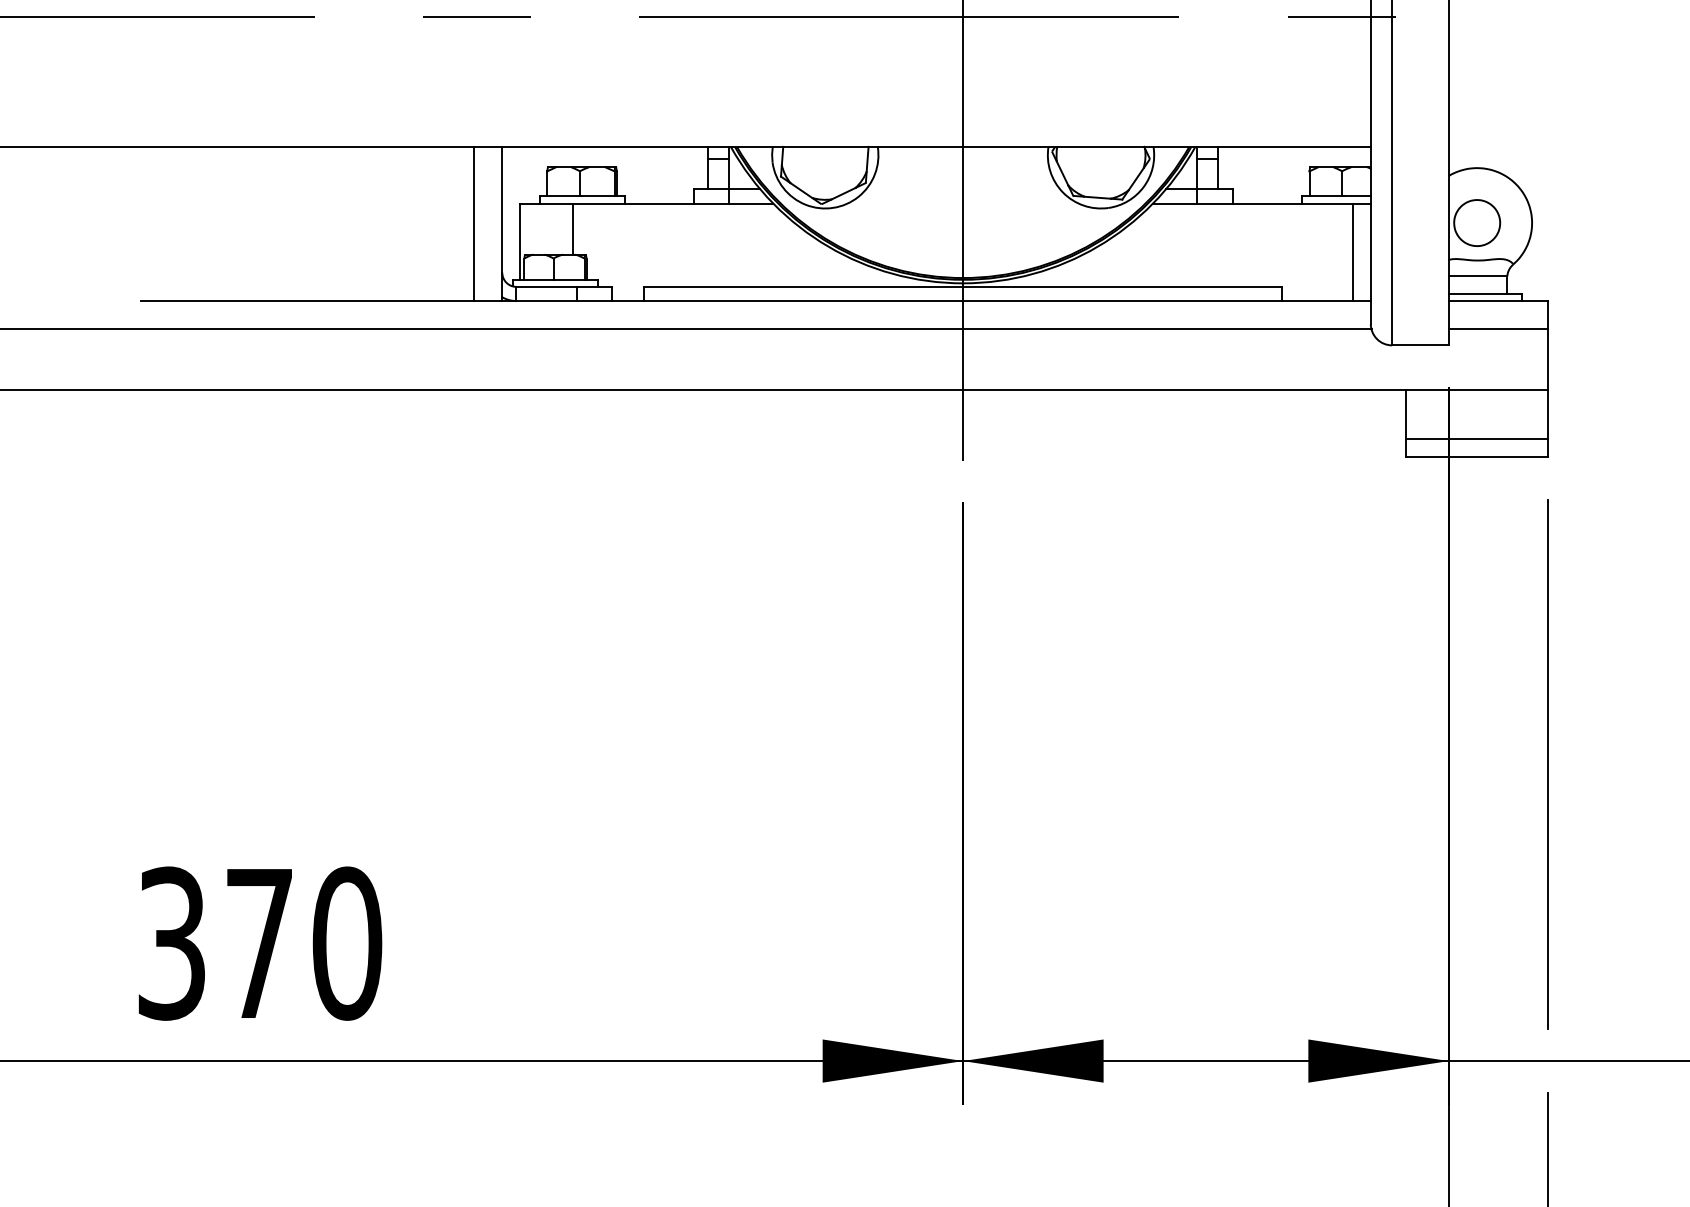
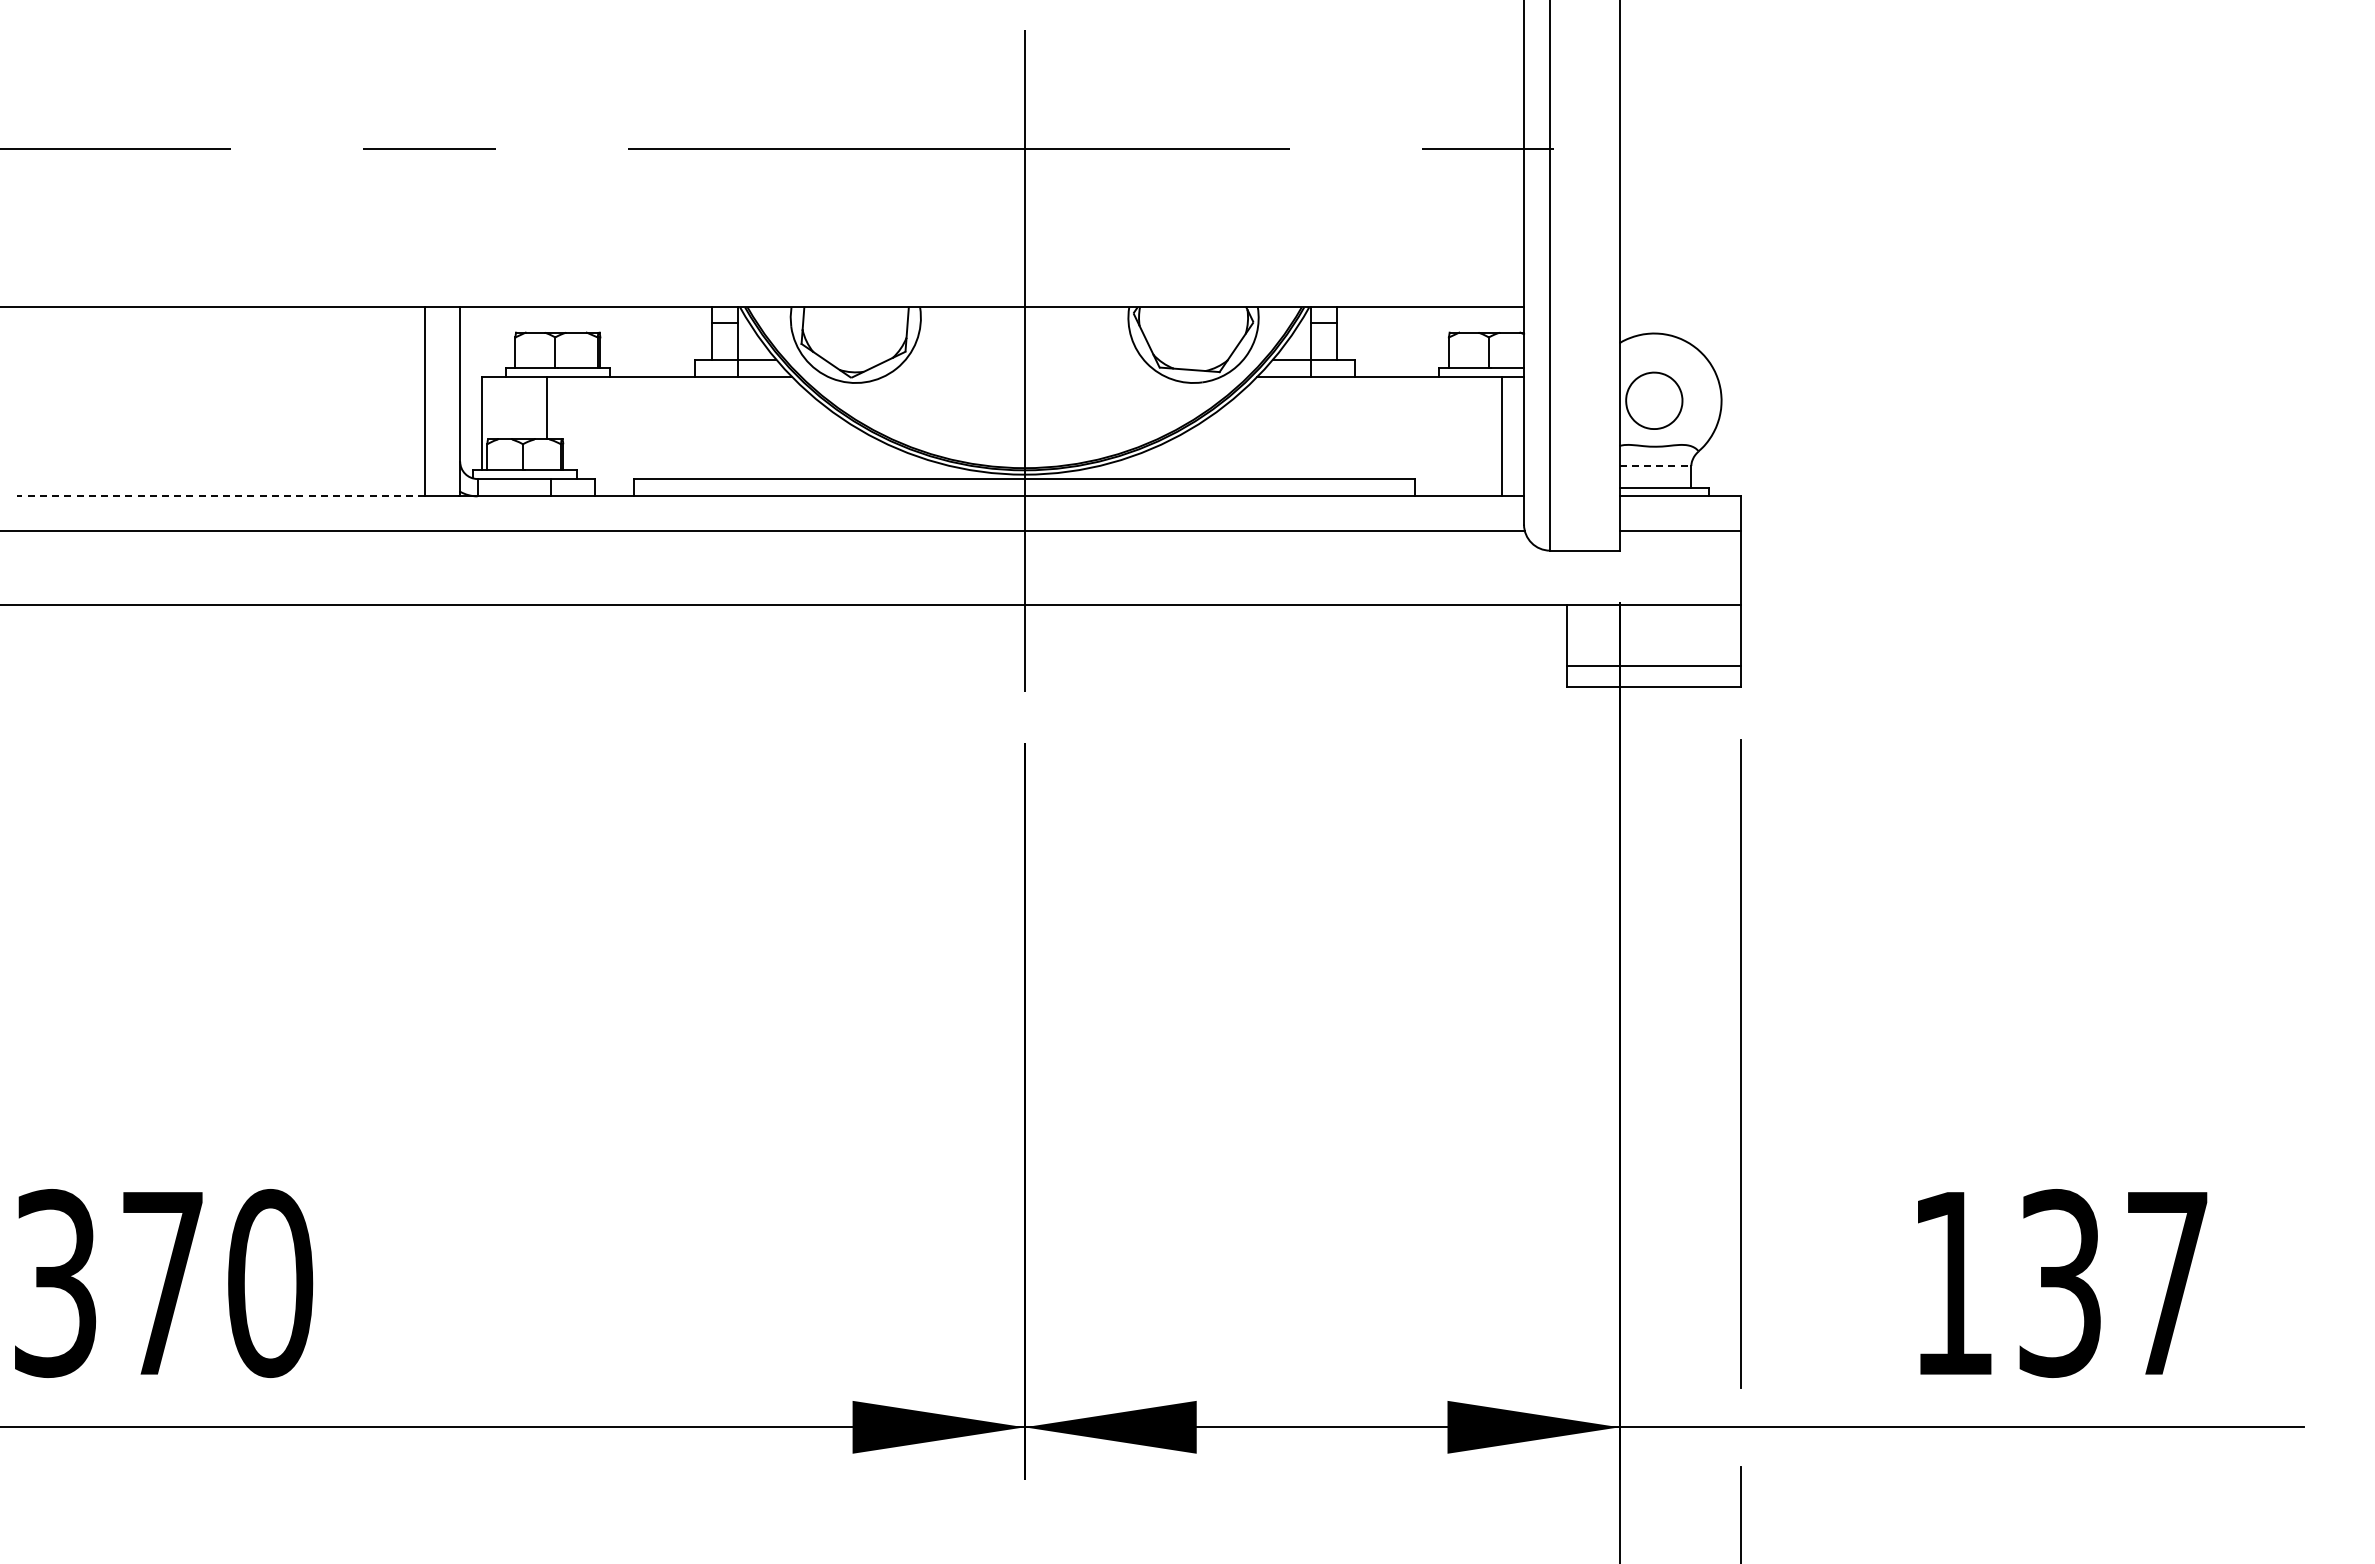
line: (1478, 275) -> (1655, 465), solid -> dashed
line: (306, 301) -> (220, 496), solid -> dashed

